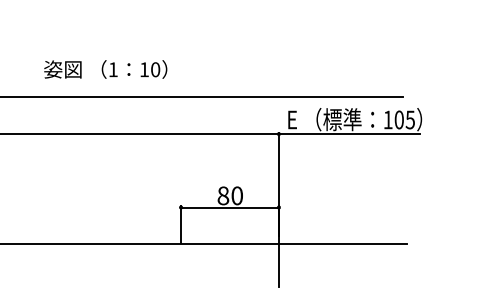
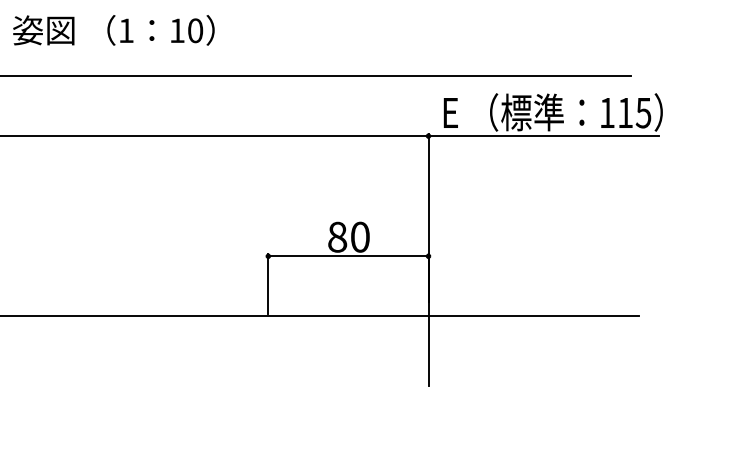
text: (105, 69) -> (113, 30), moved
text: (398, 119) -> (624, 112), 105 -> 115

